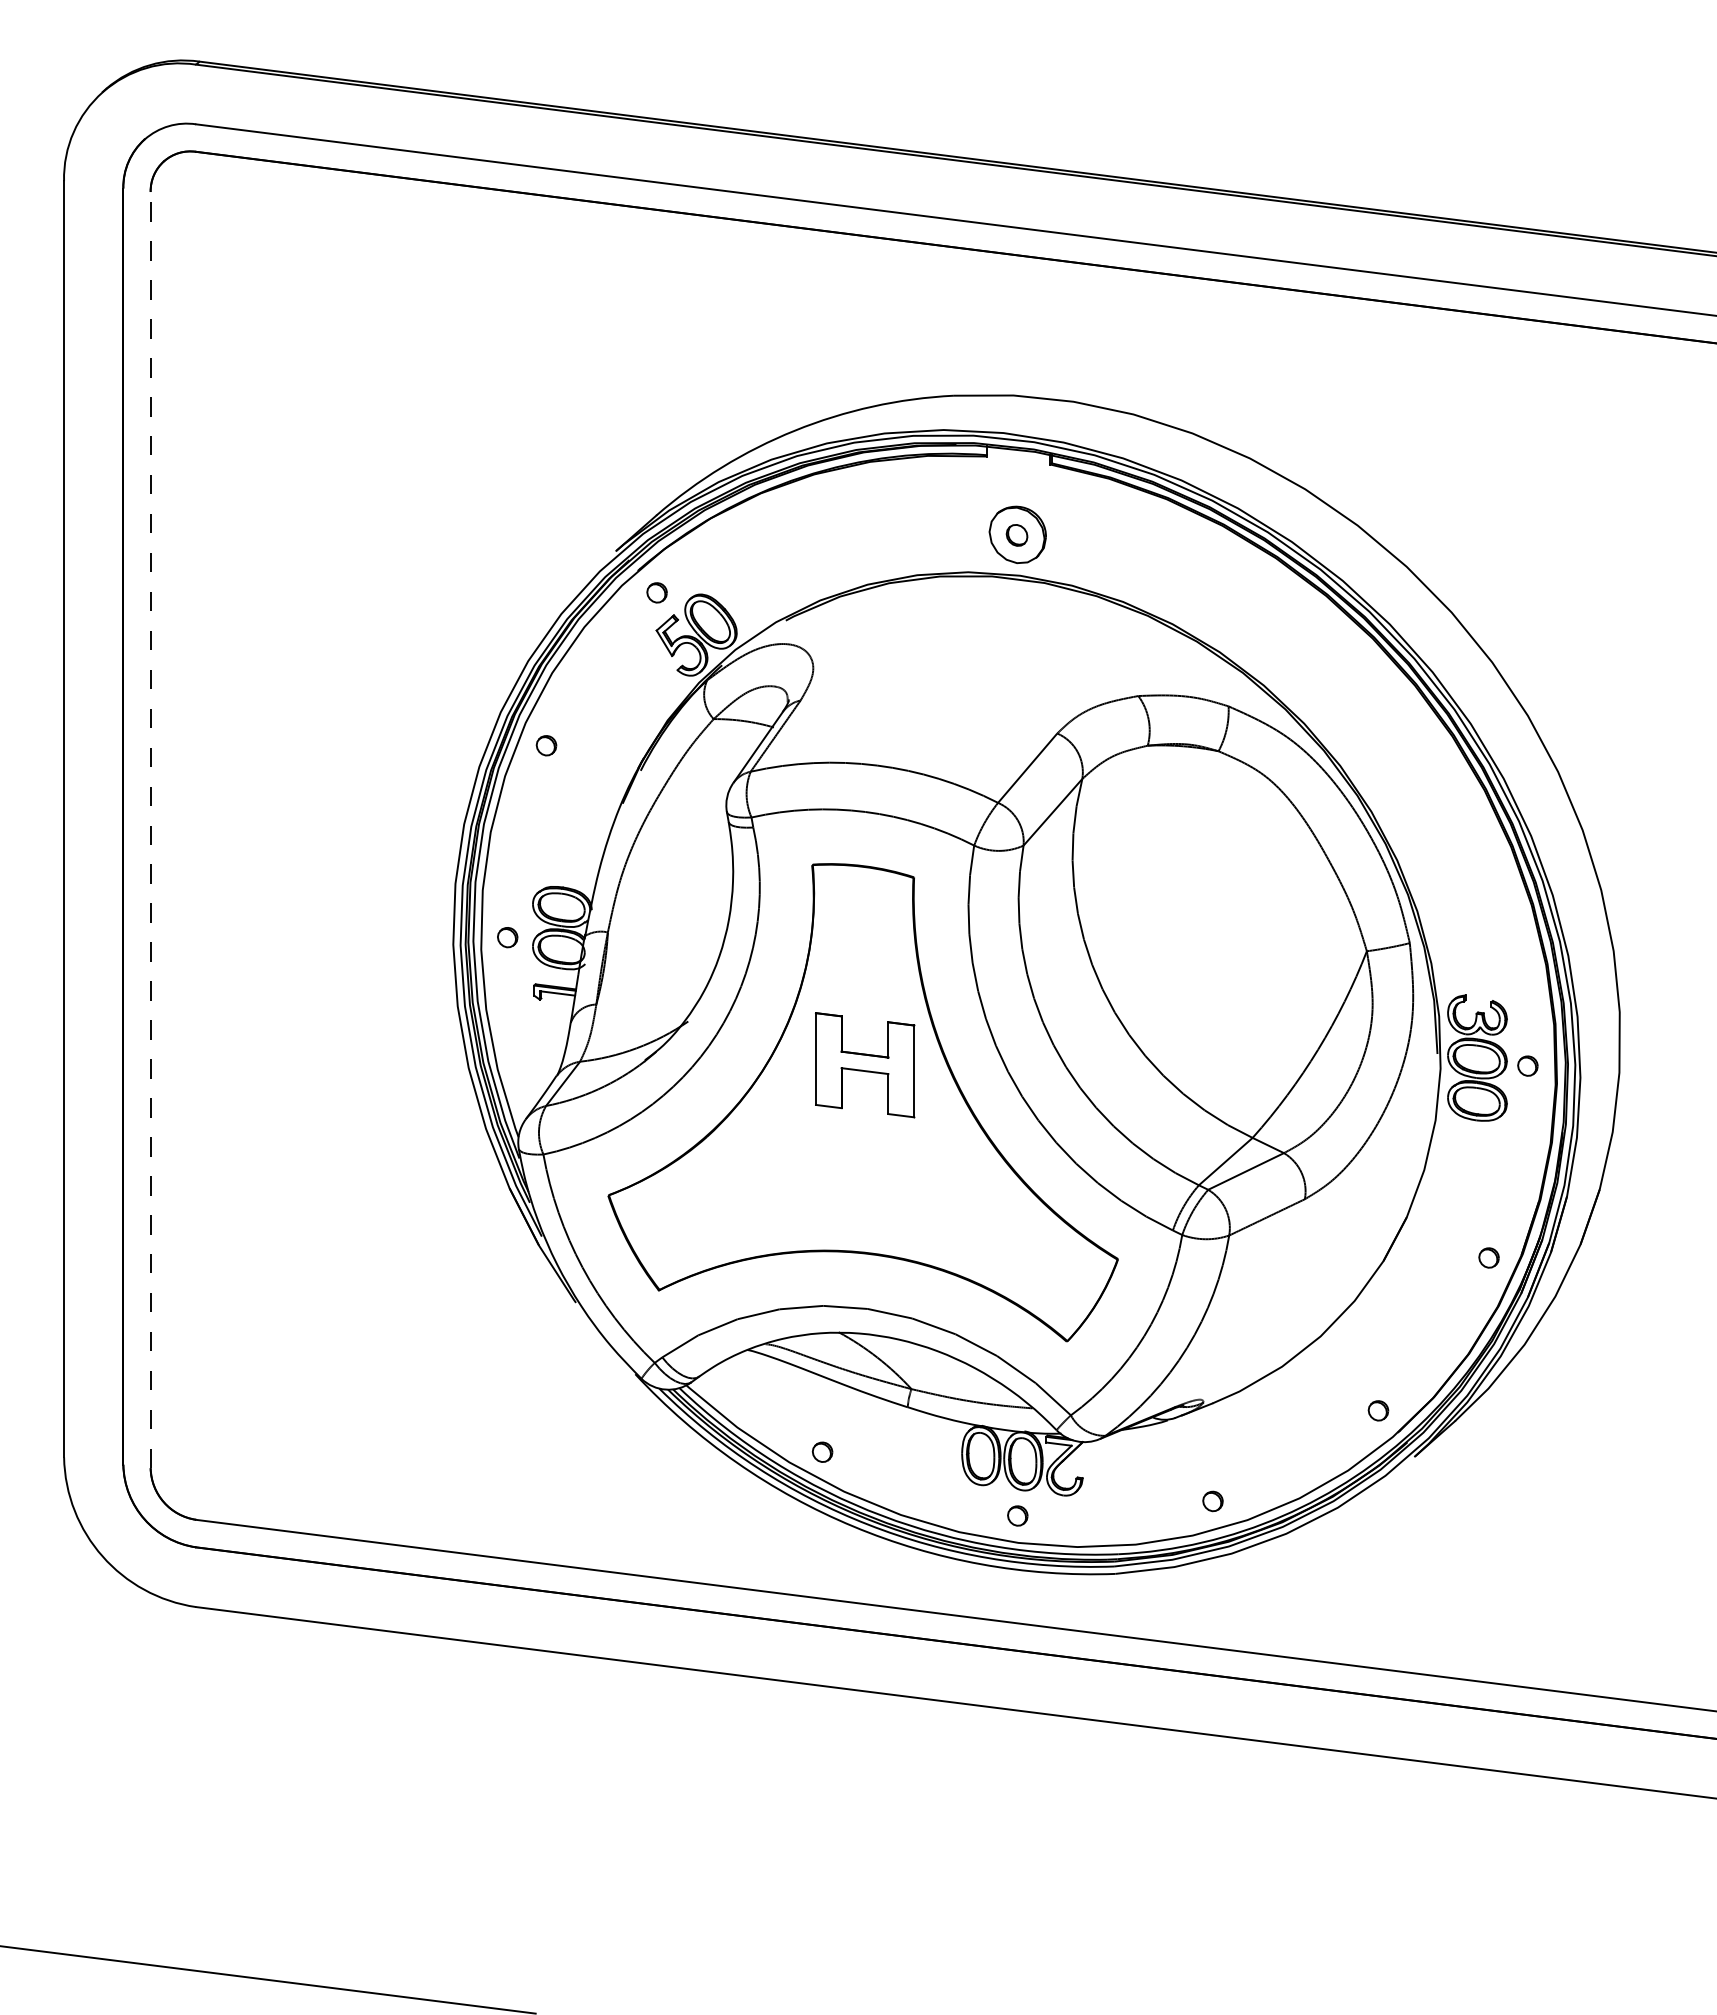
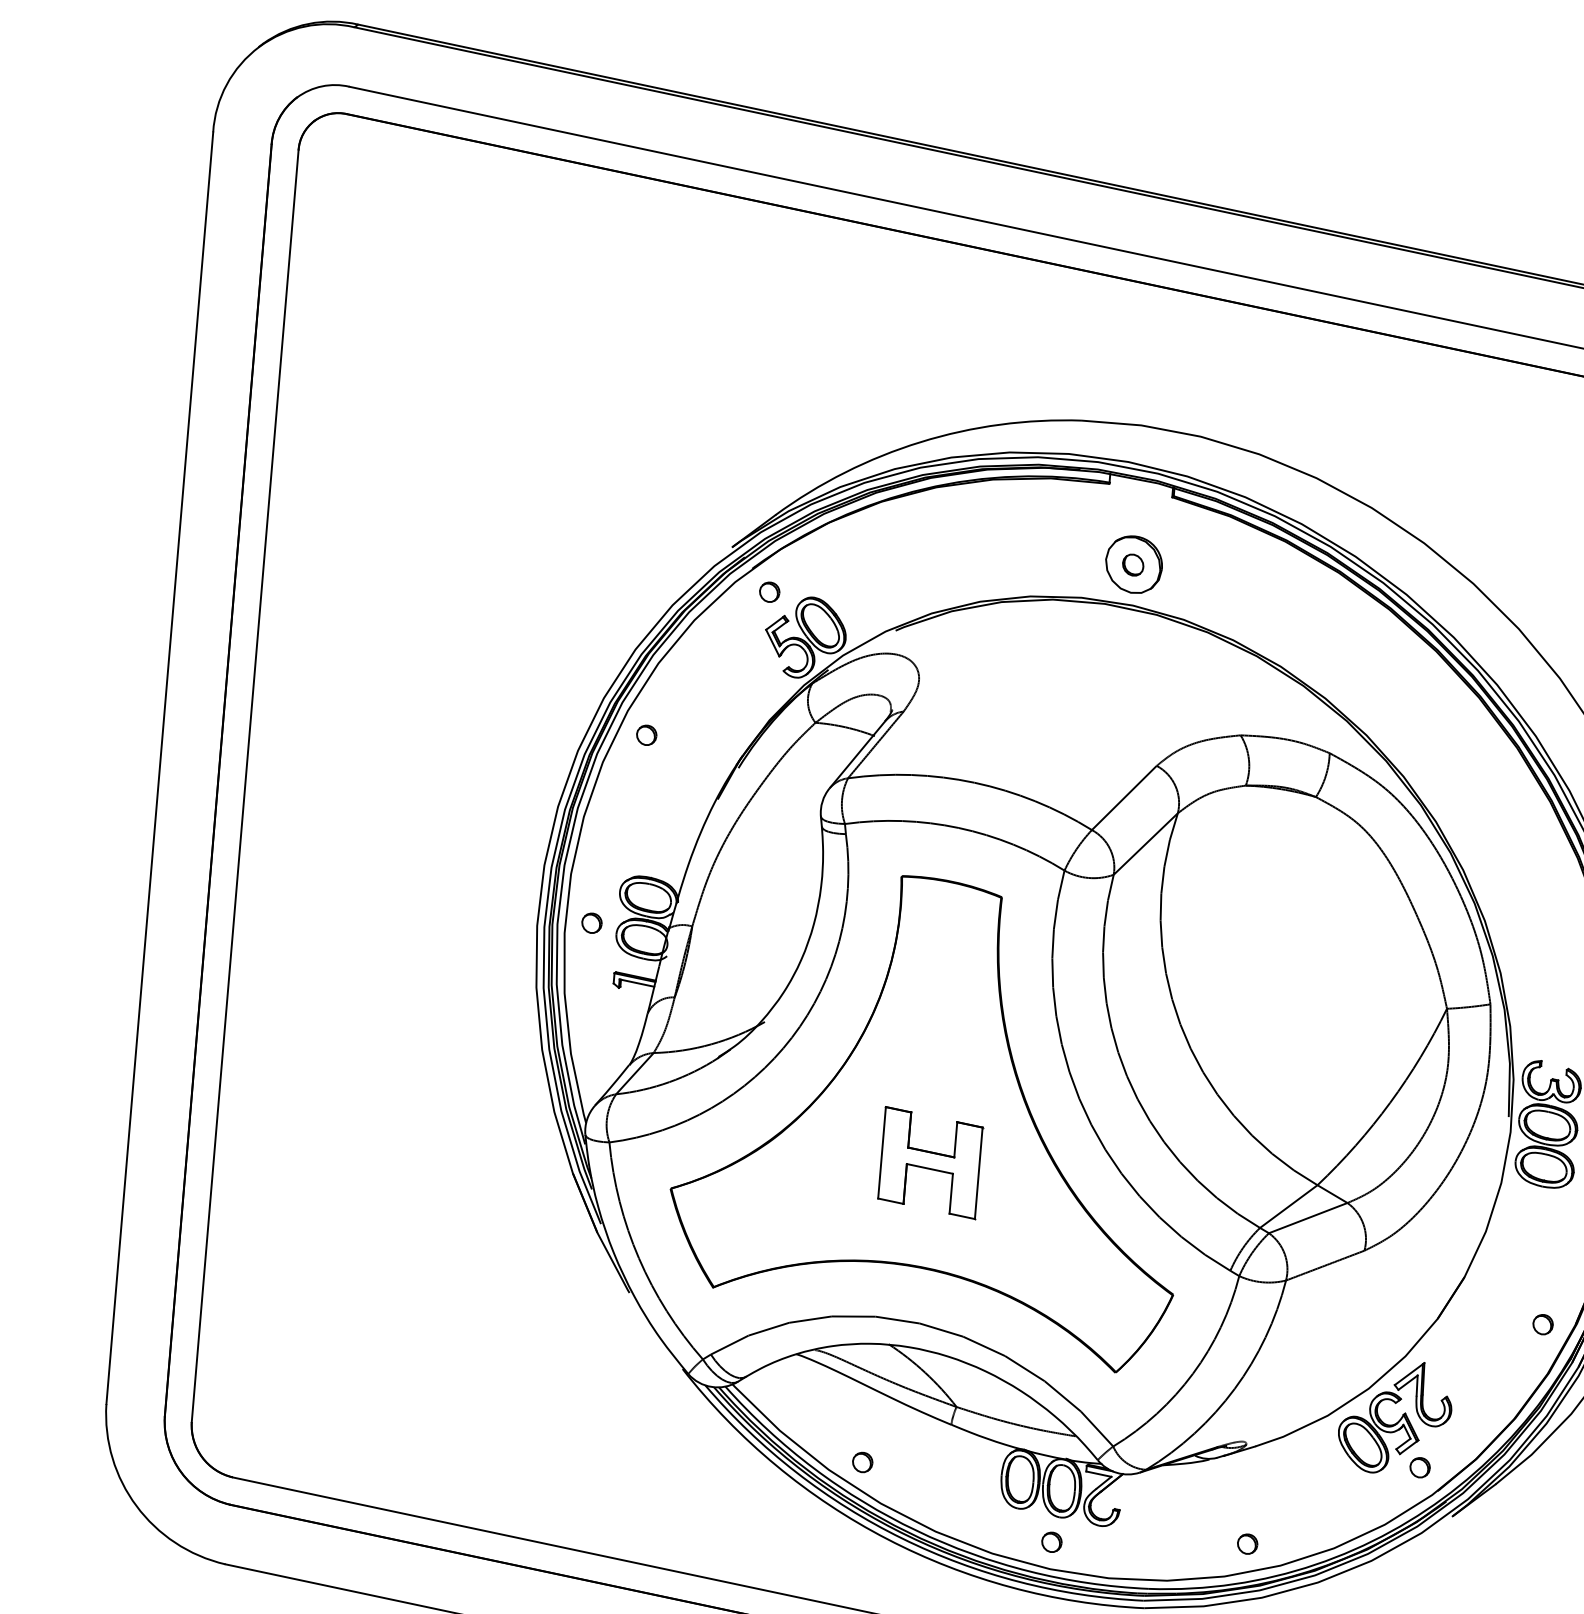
line: (150, 829) -> (245, 785), dashed -> solid
part: (865, 1065) -> (930, 1163), moved
part: (1349, 1362) -> (1395, 1417), added

